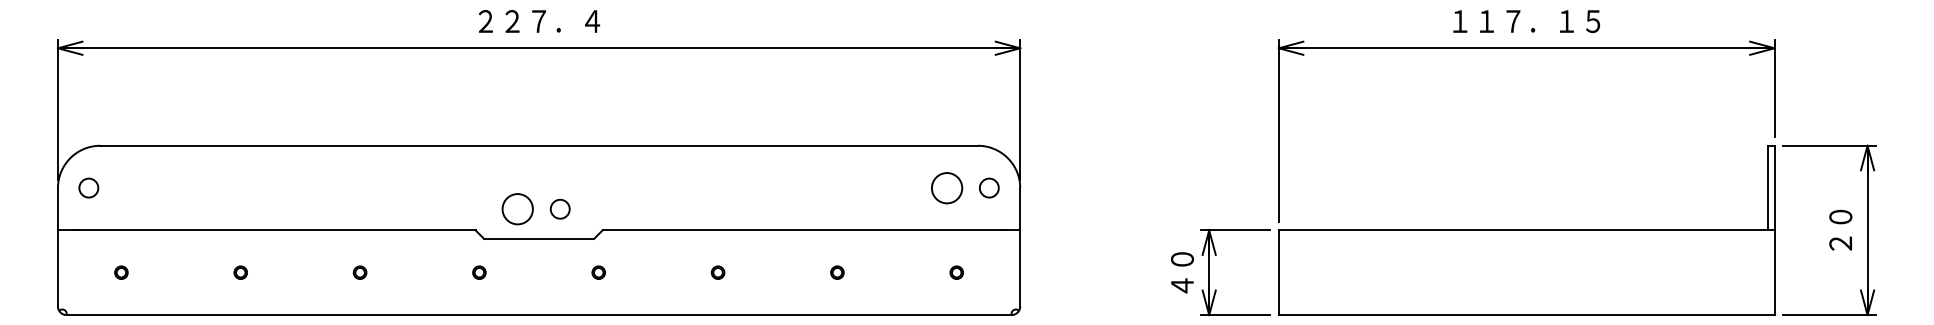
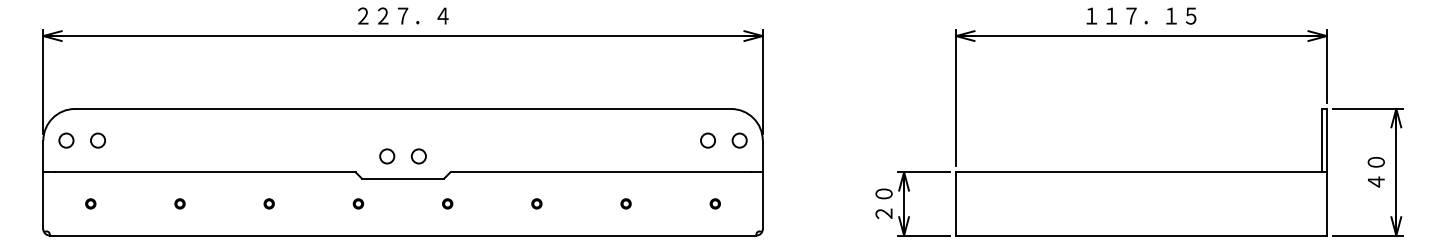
circle: (130, 187) -> (97, 140), added
circle: (946, 187) -> (707, 140), size x0.62
circle: (518, 209) -> (387, 156), size x0.62
text: (1839, 242) -> (1375, 181), ２０ -> ４０
text: (1181, 285) -> (883, 213), ４０ -> ２０

